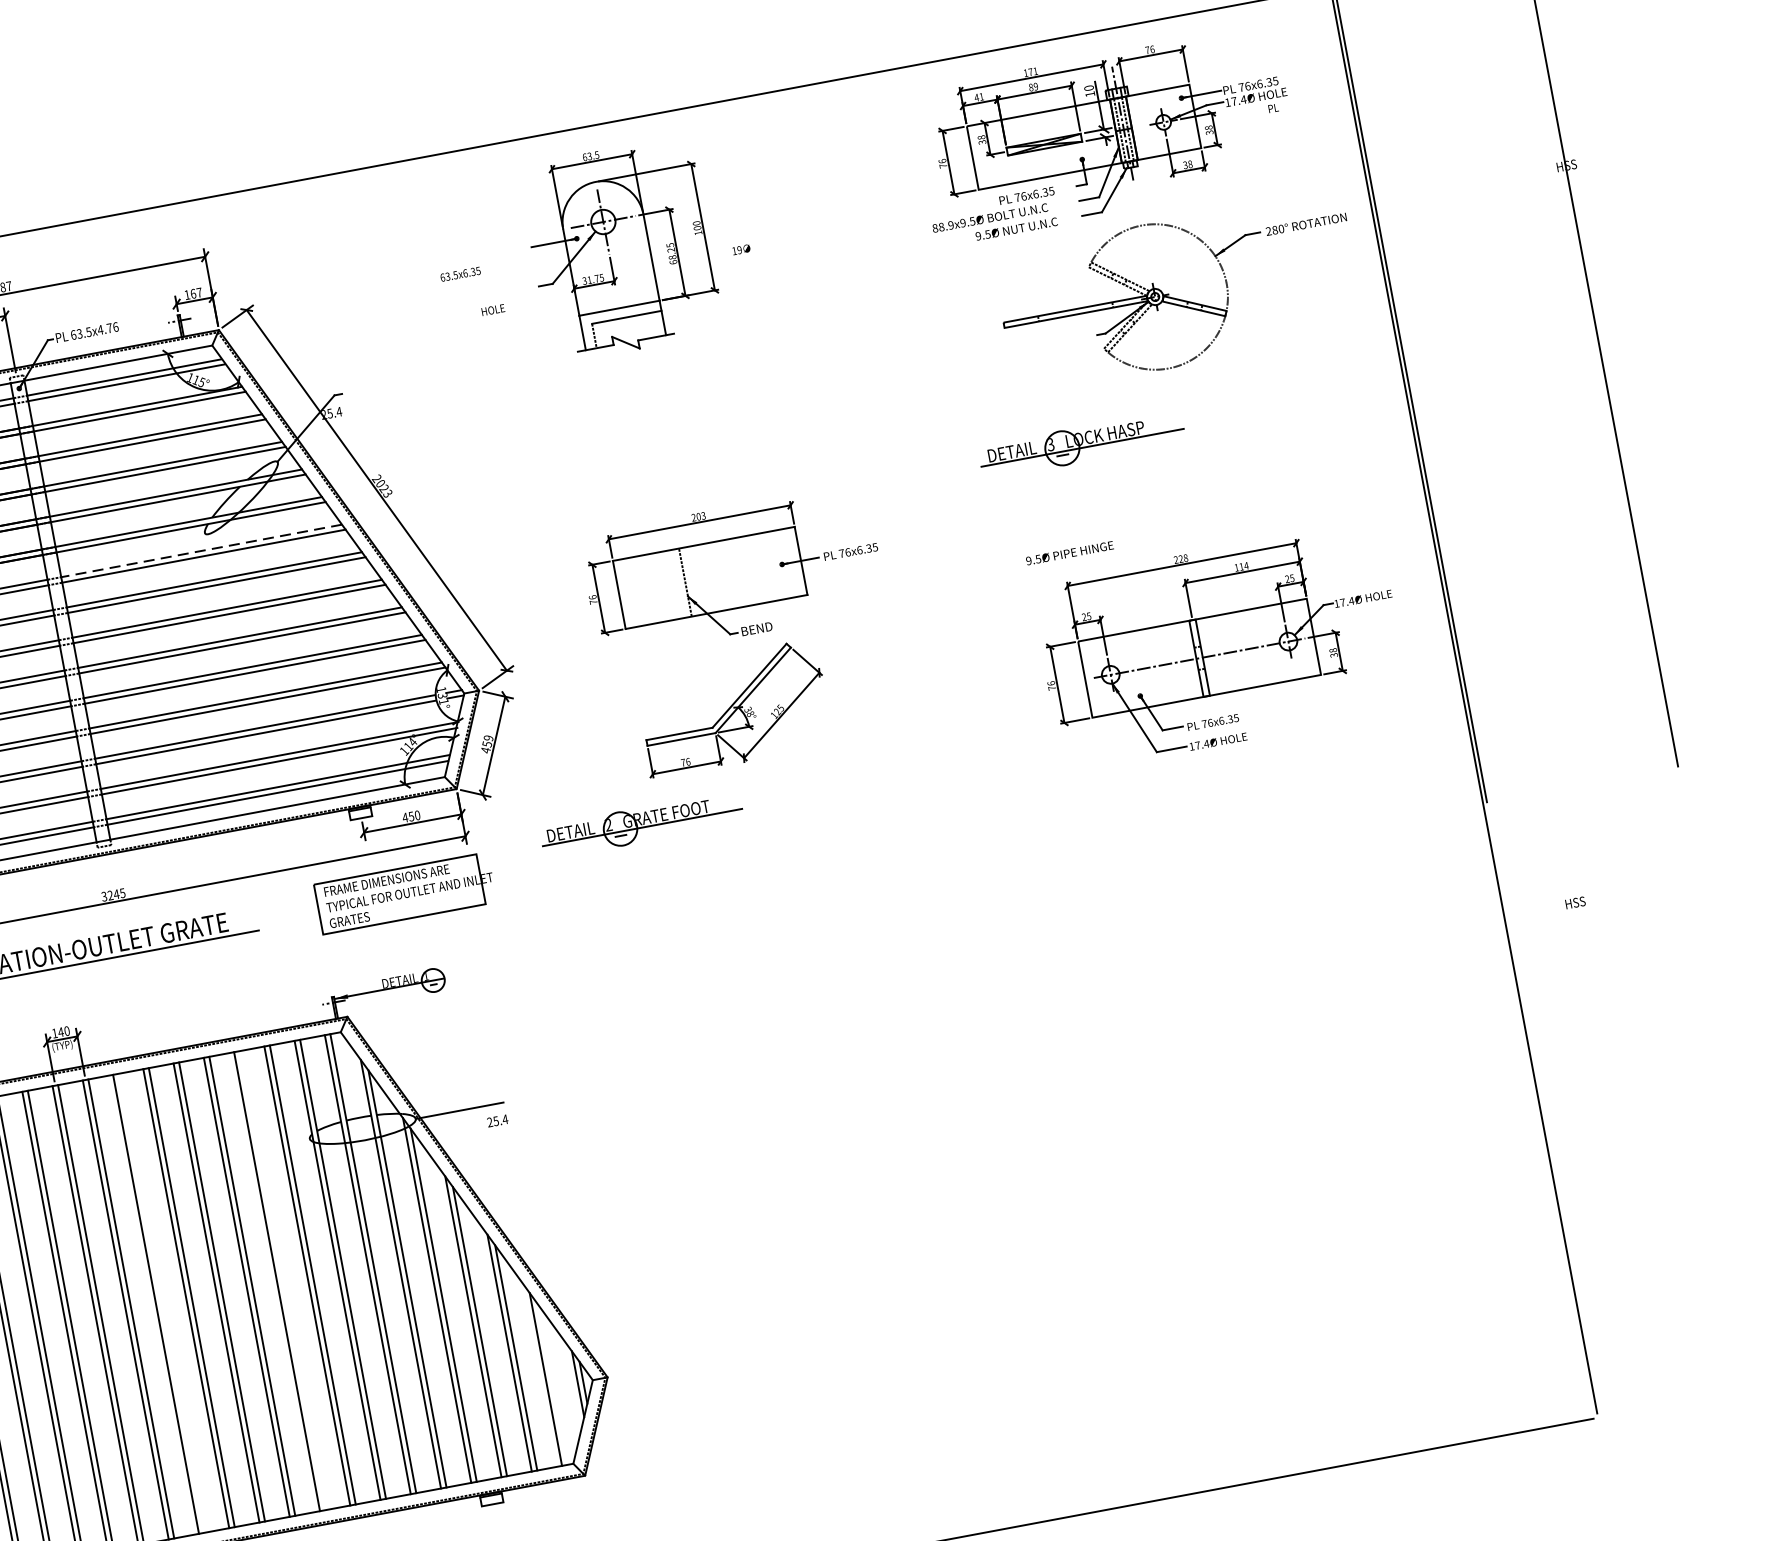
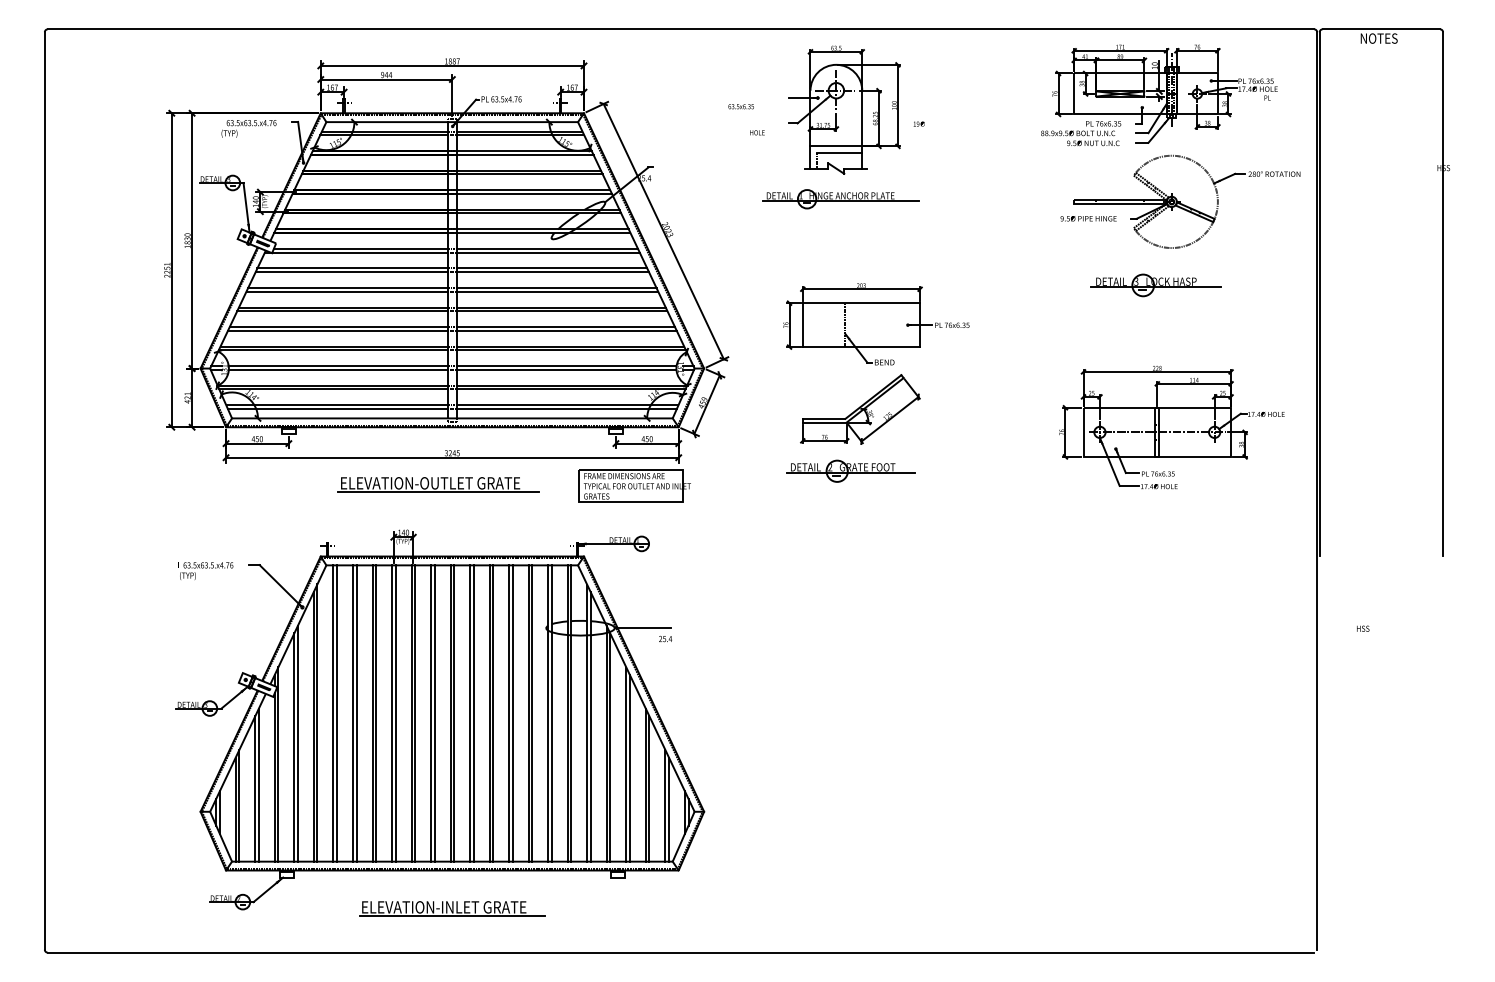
part: (641, 389) -> (840, 199), added
part: (1081, 444) -> (1155, 285), moved
line: (201, 550) -> (547, 248), dashed -> solid
text: (1069, 552) -> (1088, 218), moved
part: (640, 823) -> (850, 470), moved
line: (282, 1280) -> (512, 713), added
line: (161, 1303) -> (434, 713), added
line: (551, 1384) -> (668, 809), added

